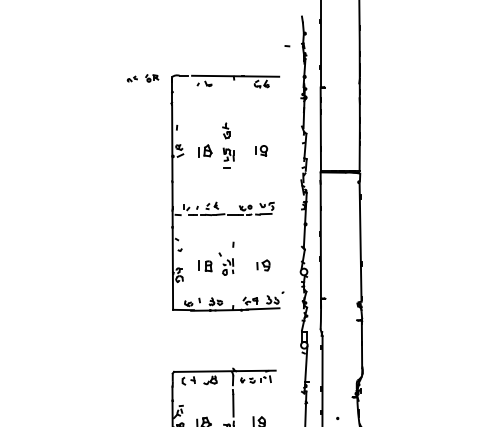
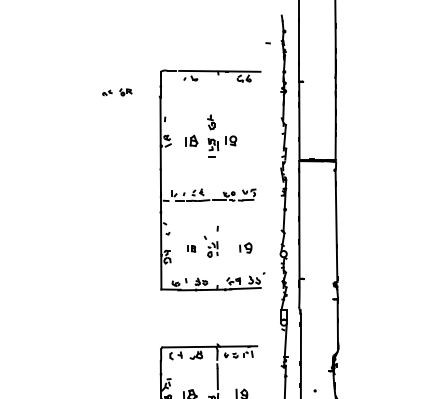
part: (143, 78) -> (117, 92), moved
part: (262, 150) -> (231, 140), moved
part: (205, 265) -> (191, 248), size x0.6

